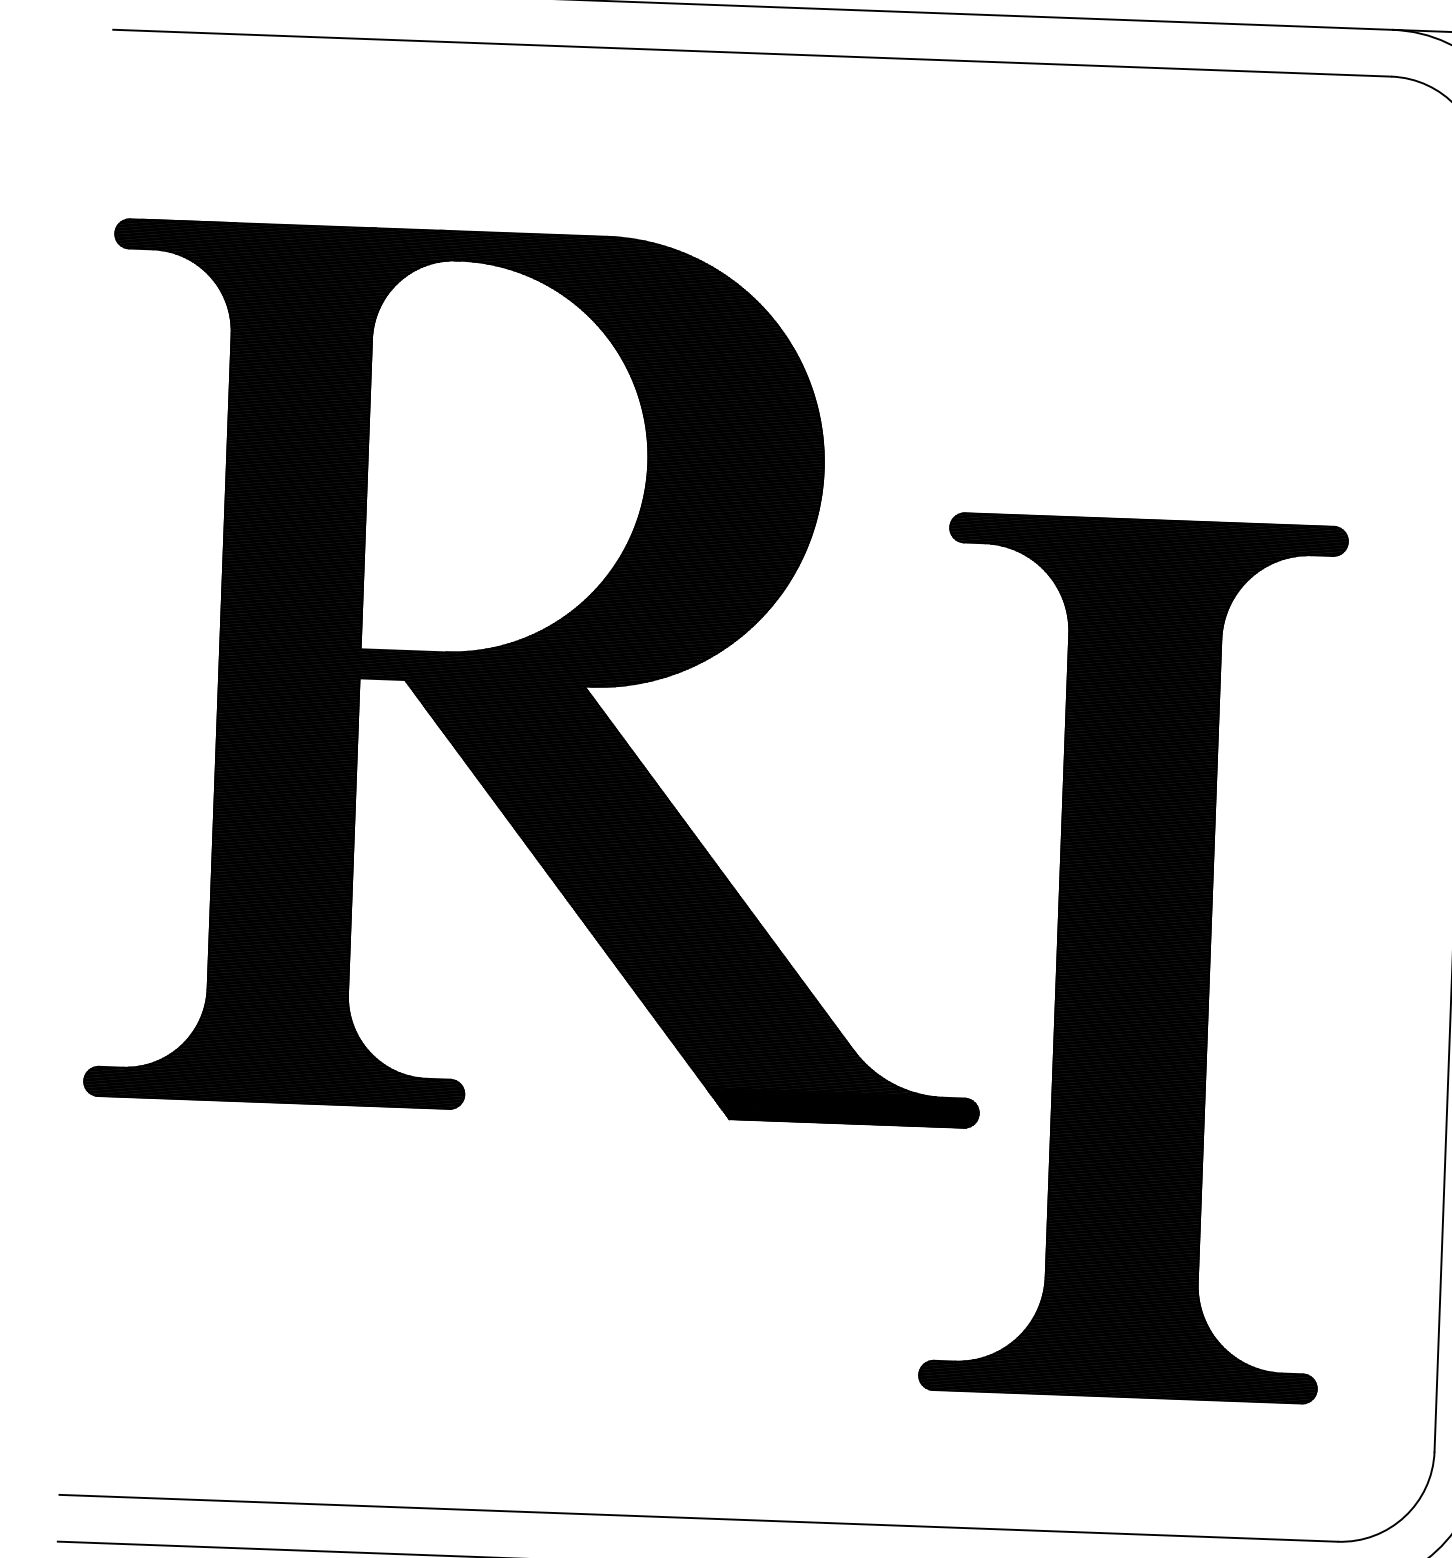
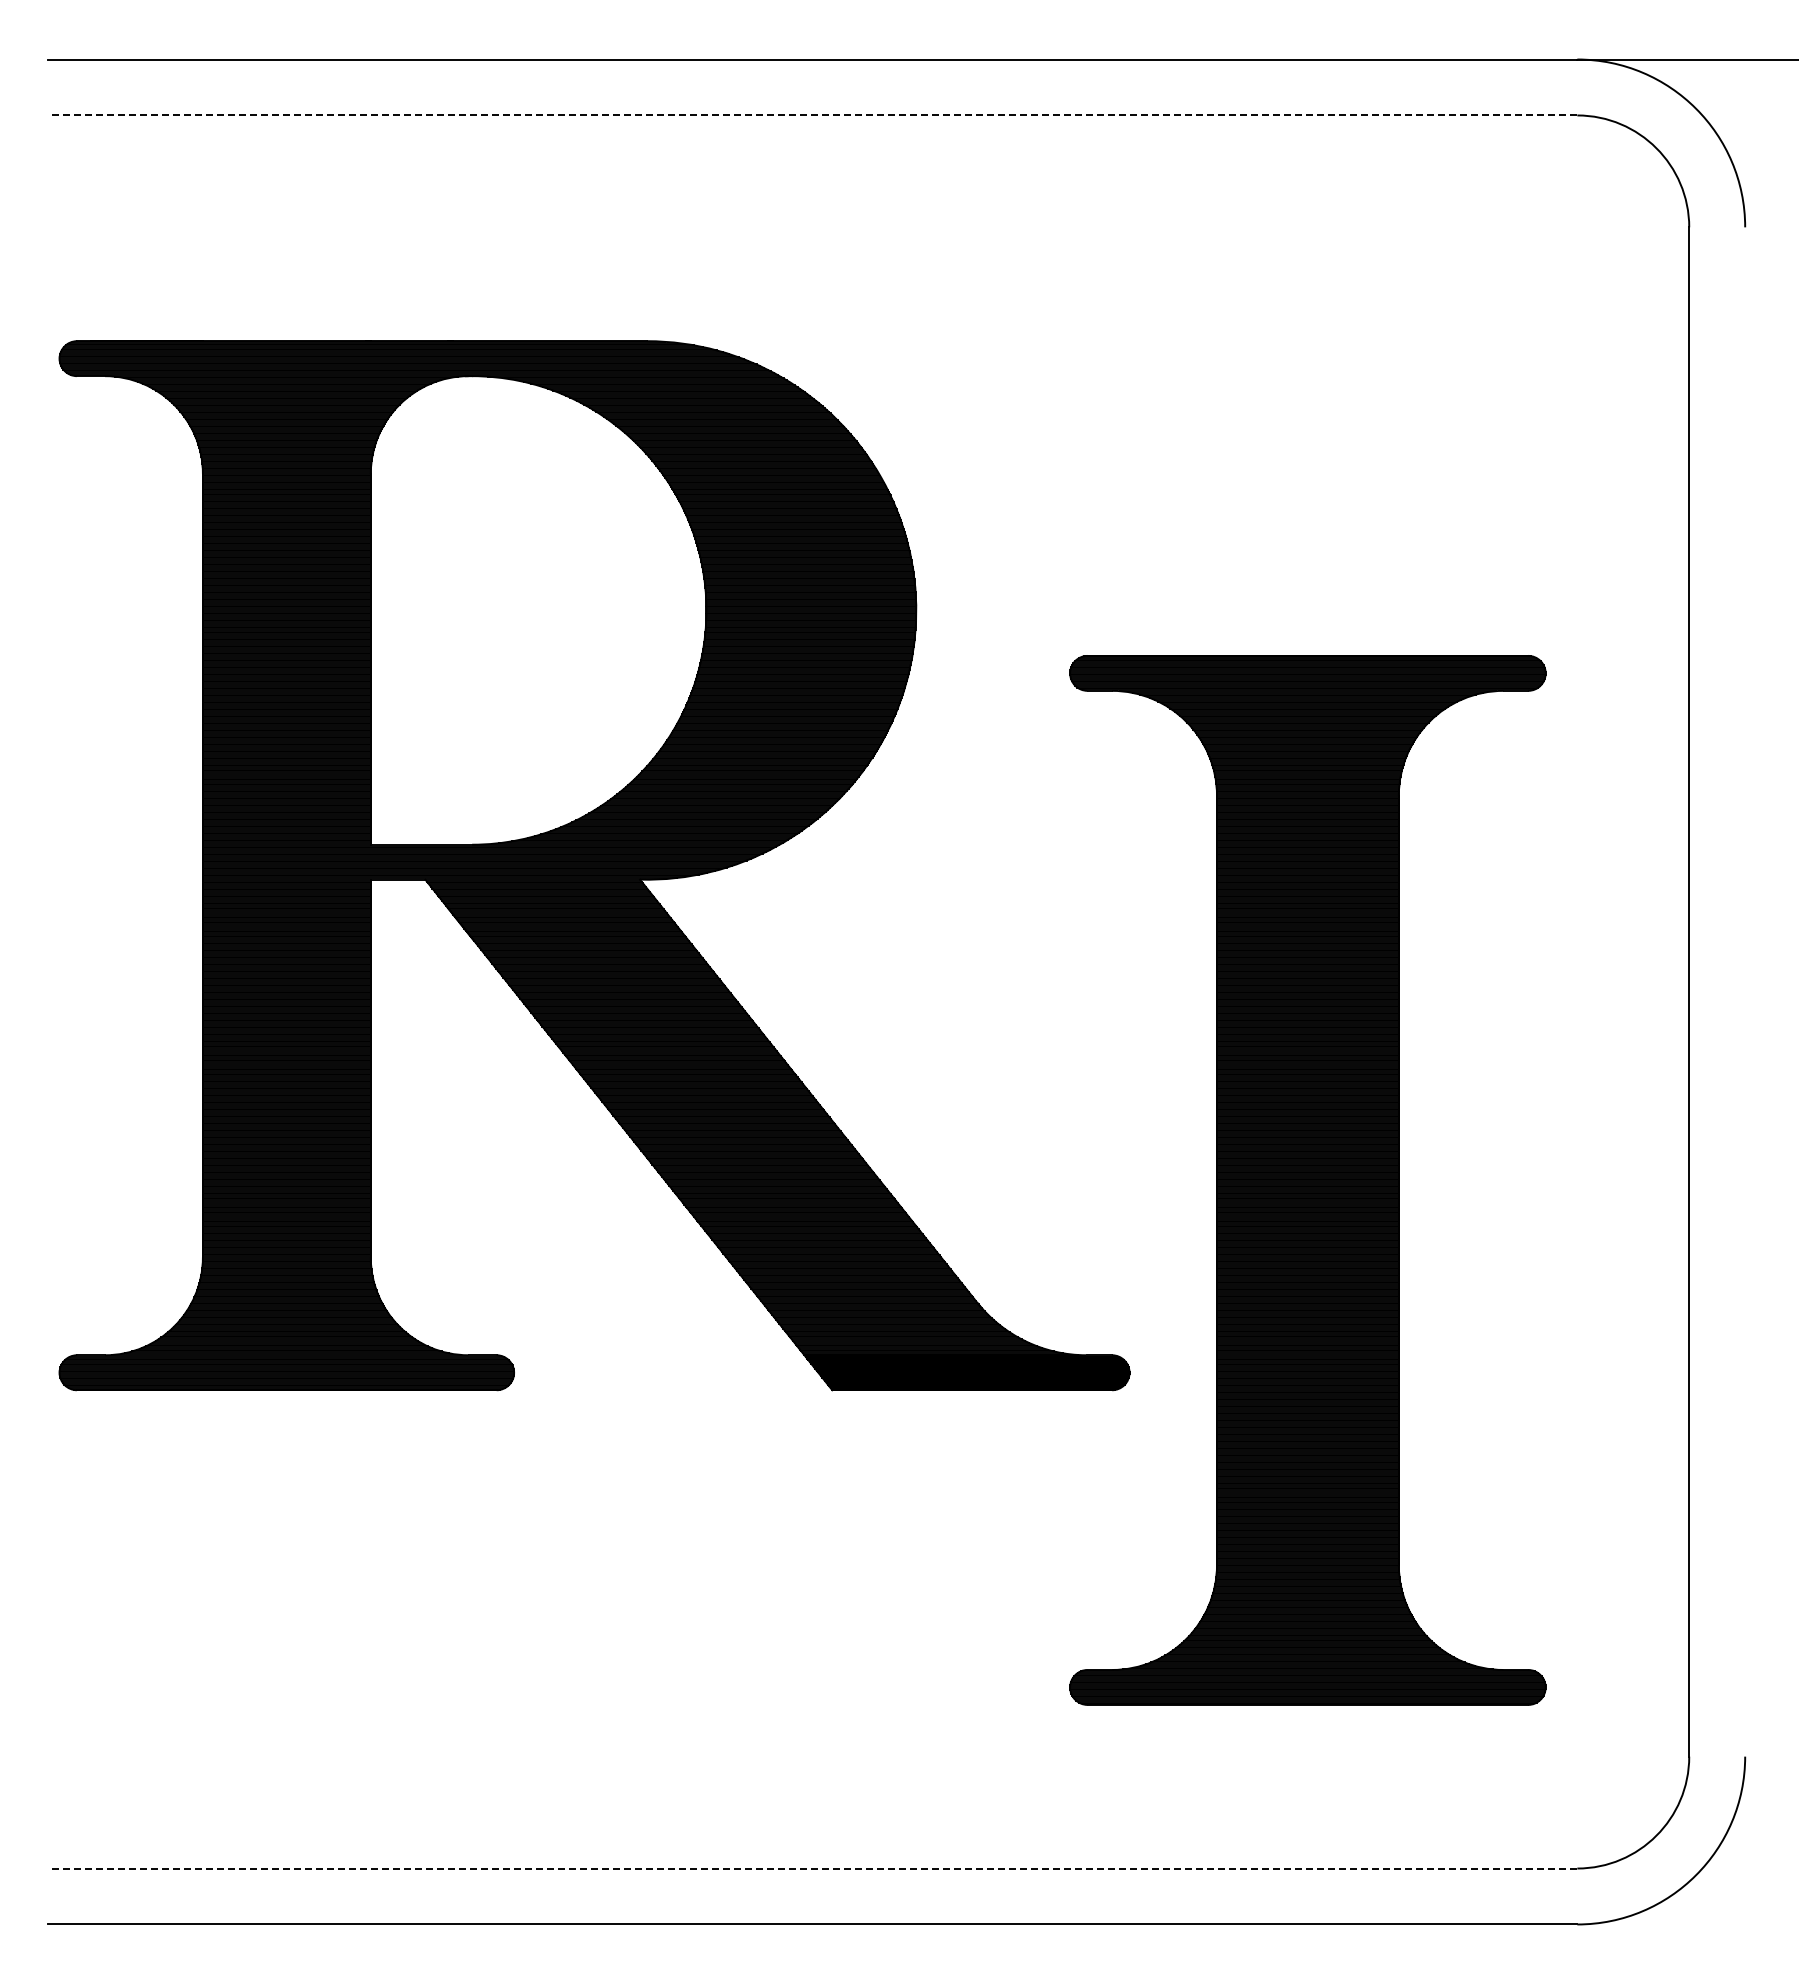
line: (752, 53) -> (812, 115), solid -> dashed
line: (698, 1518) -> (812, 1868), solid -> dashed

